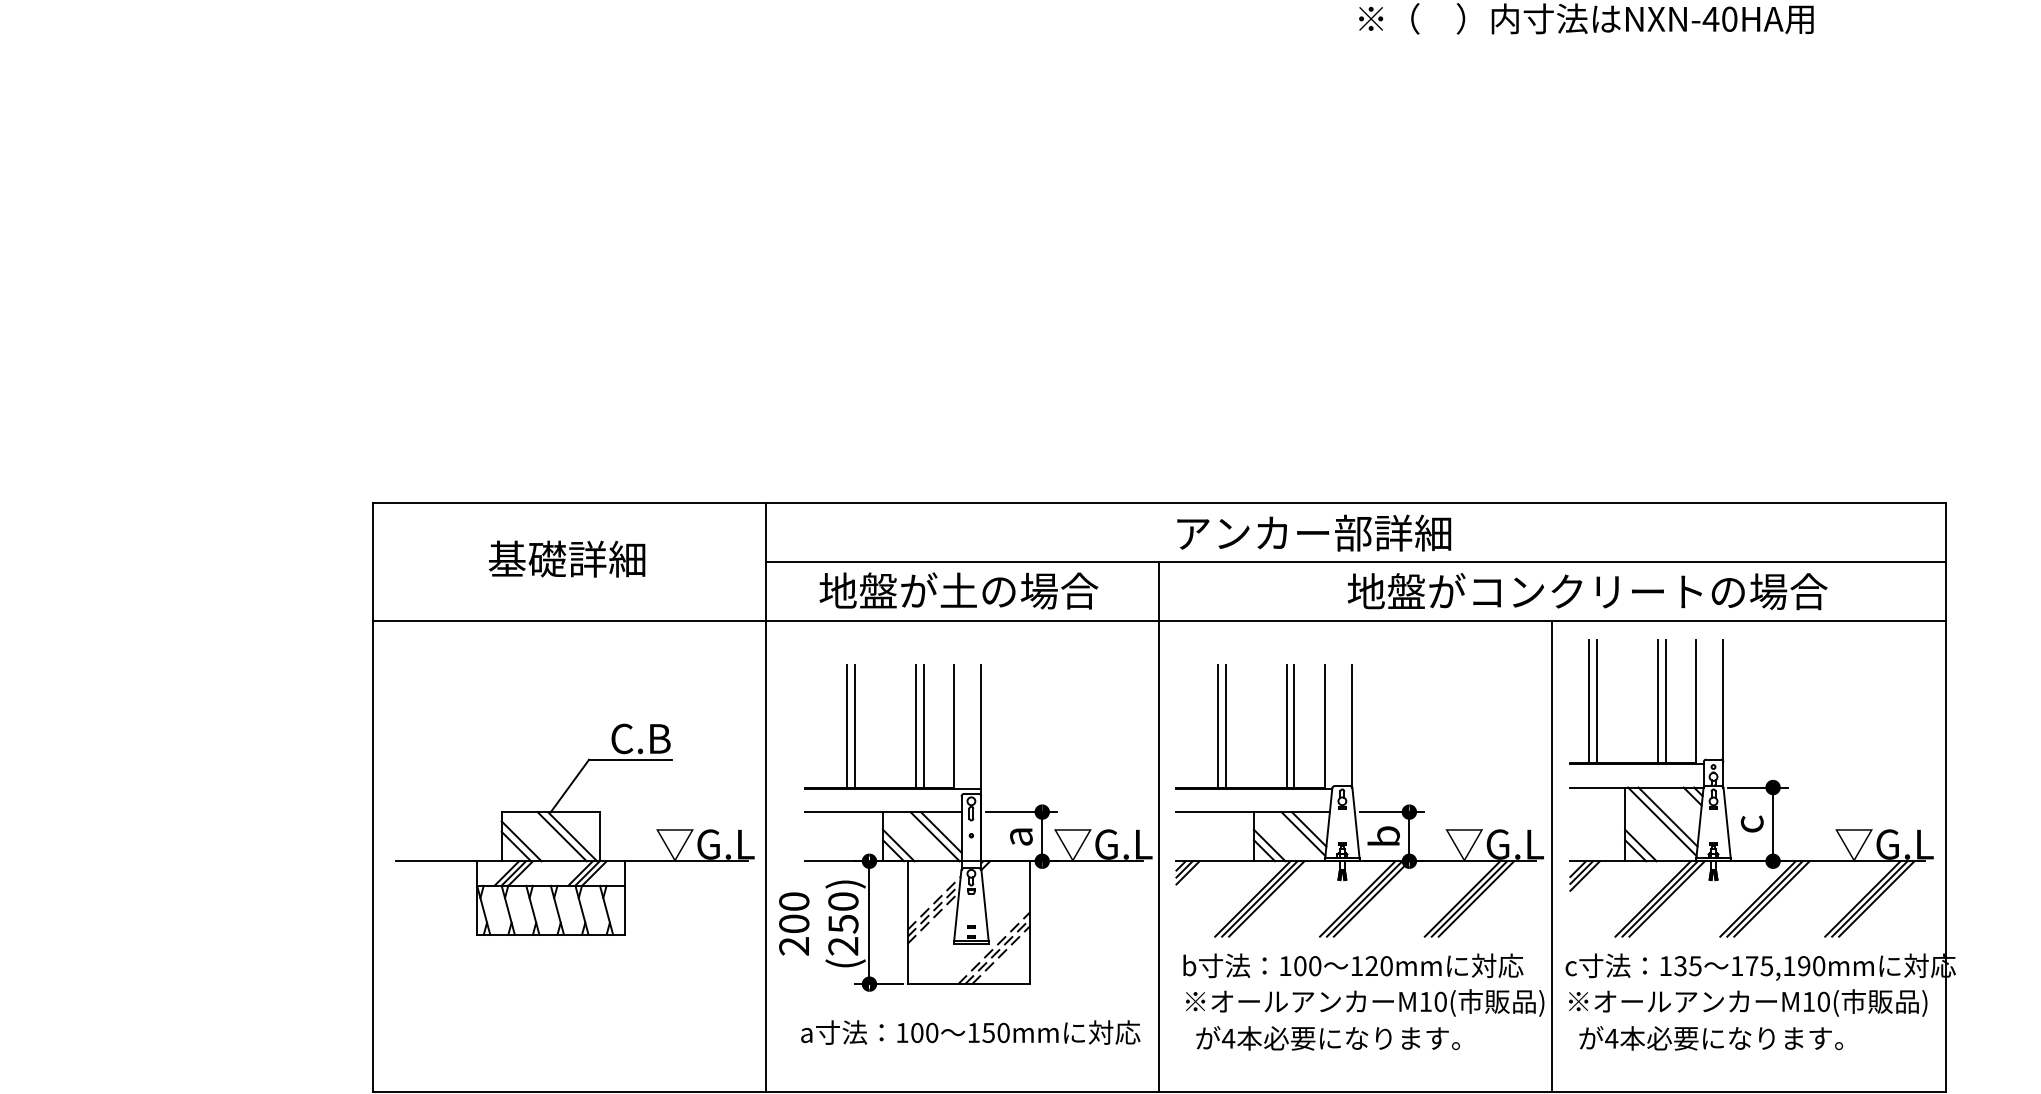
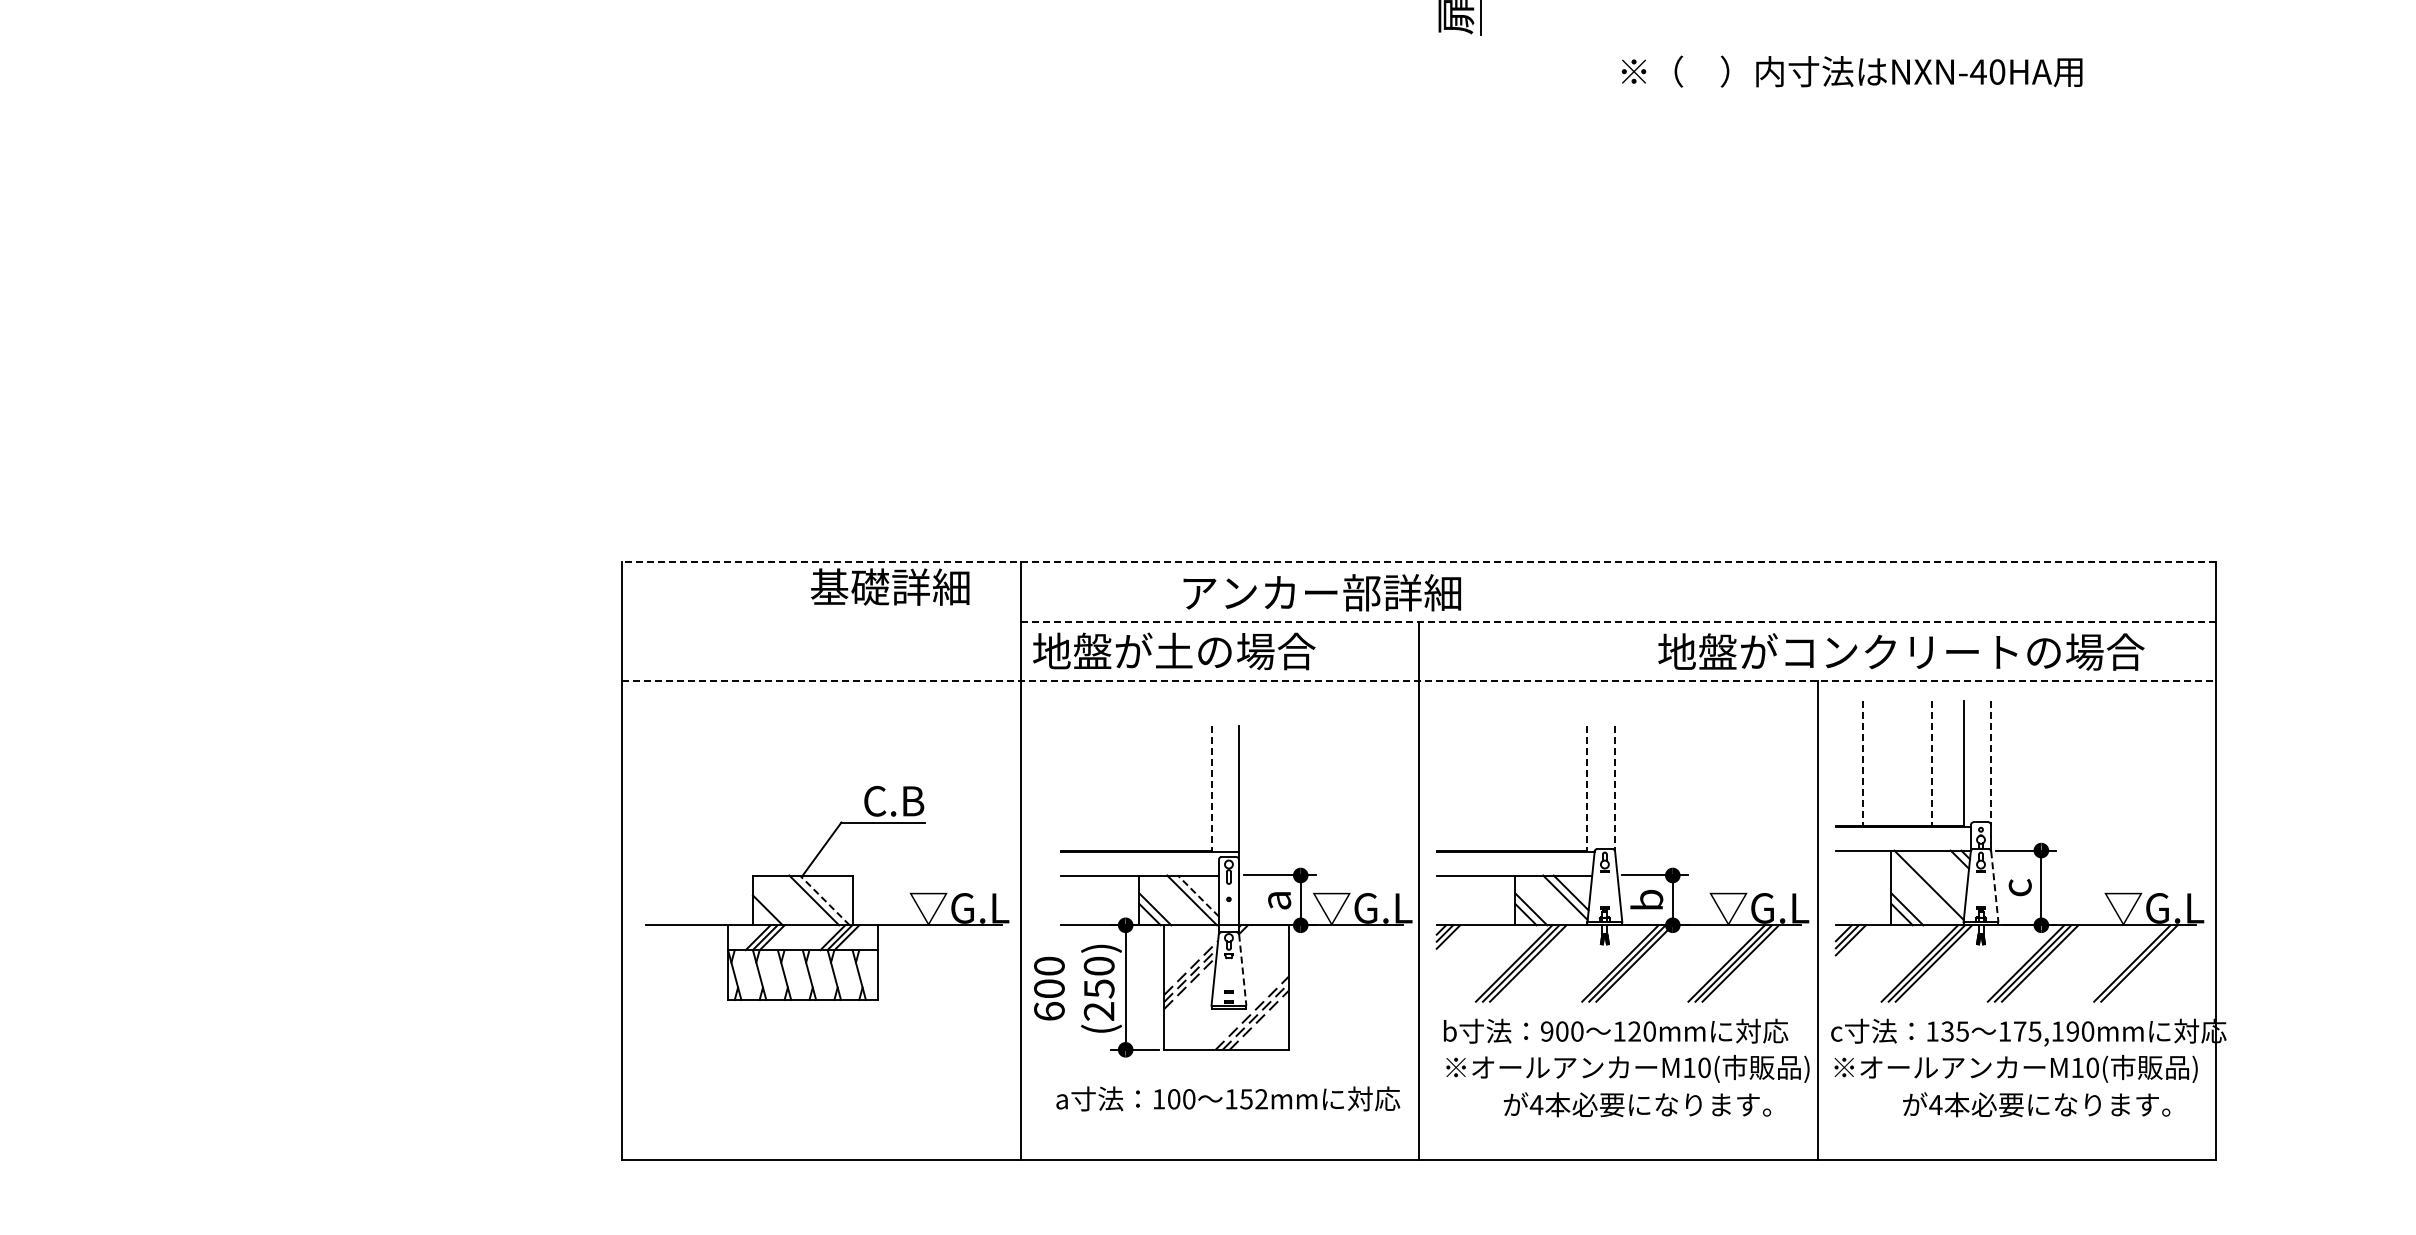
line: (1159, 502) -> (1419, 561), solid -> dashed
text: (1313, 532) -> (1321, 592), moved
text: (567, 558) -> (890, 586), moved
line: (1355, 561) -> (1618, 621), solid -> dashed
text: (959, 591) -> (1174, 651), moved
text: (1587, 591) -> (1901, 651), moved
line: (1159, 620) -> (1419, 681), solid -> dashed
line: (1589, 701) -> (1855, 763), removed
line: (1596, 701) -> (1862, 763), solid -> dashed
line: (1657, 701) -> (1924, 763), removed
line: (1665, 701) -> (1932, 763), solid -> dashed
line: (1722, 701) -> (1990, 763), solid -> dashed
line: (847, 726) -> (1103, 788), removed
line: (854, 726) -> (1110, 788), removed
line: (915, 726) -> (1172, 788), removed
line: (923, 726) -> (1180, 788), removed
line: (1218, 726) -> (1479, 788), removed
line: (1225, 726) -> (1486, 788), removed
line: (1286, 726) -> (1548, 788), removed
line: (1294, 726) -> (1556, 788), removed
line: (1351, 726) -> (1614, 788), solid -> dashed
line: (954, 727) -> (1211, 789), solid -> dashed
line: (1325, 727) -> (1587, 789), solid -> dashed
line: (1667, 817) -> (1934, 880), removed
line: (1726, 822) -> (1994, 886), solid -> dashed
line: (941, 831) -> (1198, 895), solid -> dashed
line: (572, 836) -> (824, 900), solid -> dashed
line: (520, 840) -> (772, 904), removed
line: (1876, 898) -> (2146, 963), removed
line: (984, 905) -> (1242, 970), solid -> dashed
text: (794, 945) -> (1049, 1010), 200 -> 600
text: (1285, 966) -> (1547, 1031), 100 -> 900
text: (1003, 1033) -> (1261, 1099), 150mm -> 152mm
text: (1328, 1038) -> (1637, 1104), moved
text: (1711, 1038) -> (2036, 1104), moved

